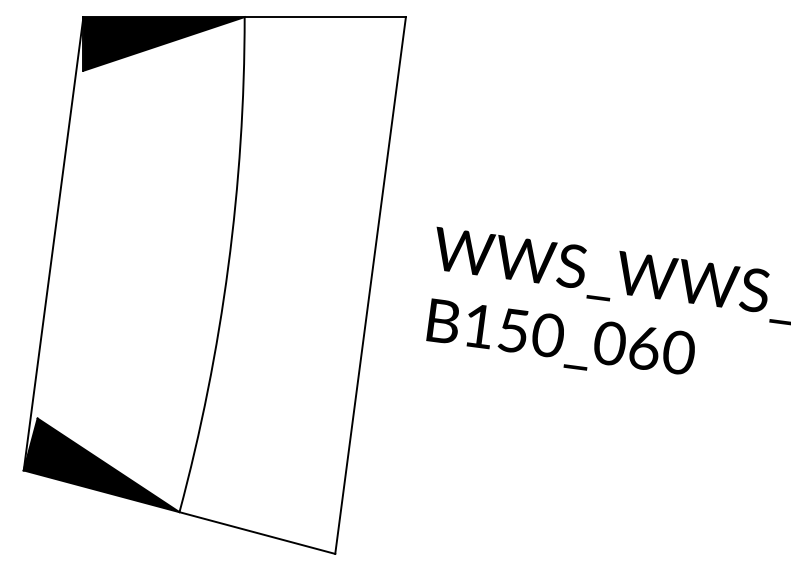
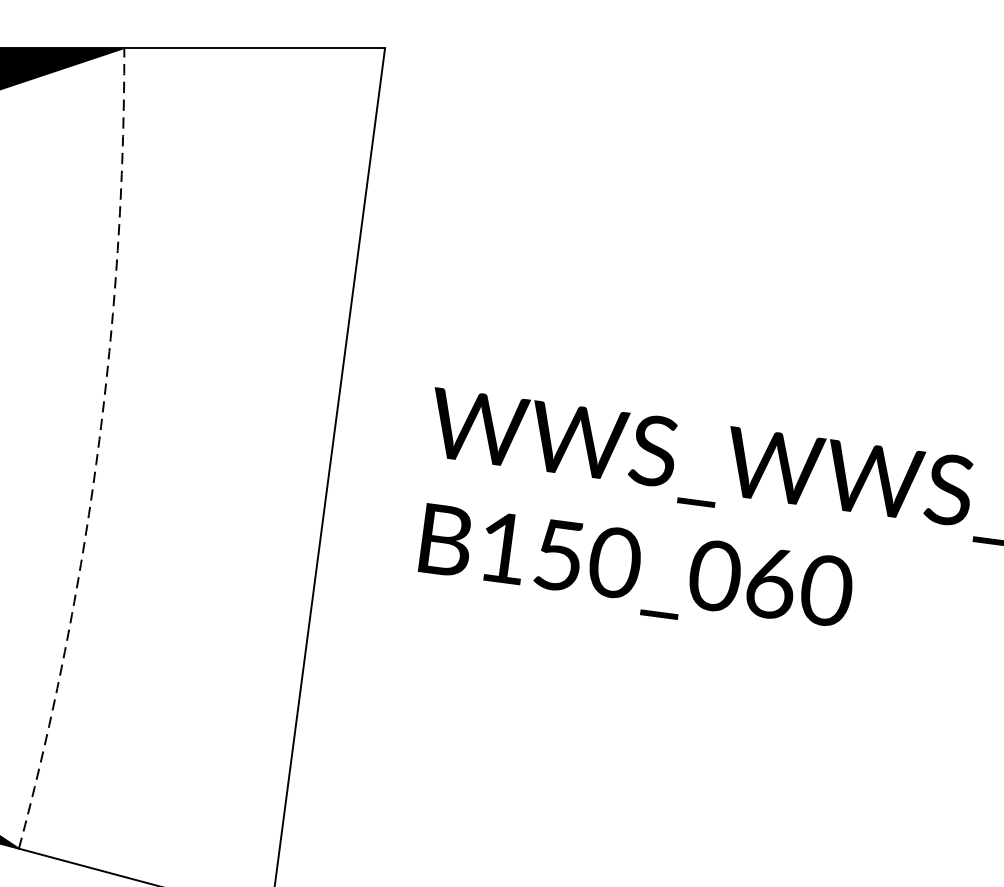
arc: (228, 266) -> (98, 451), solid -> dashed

